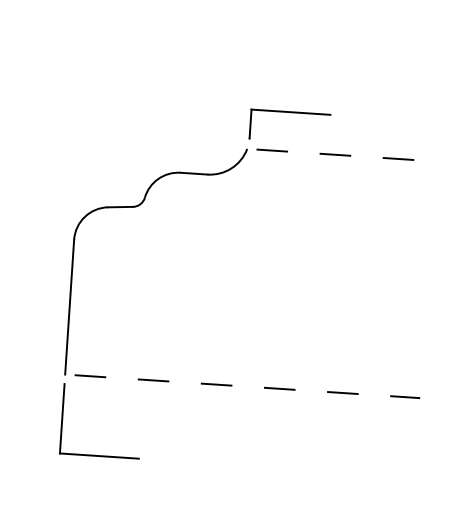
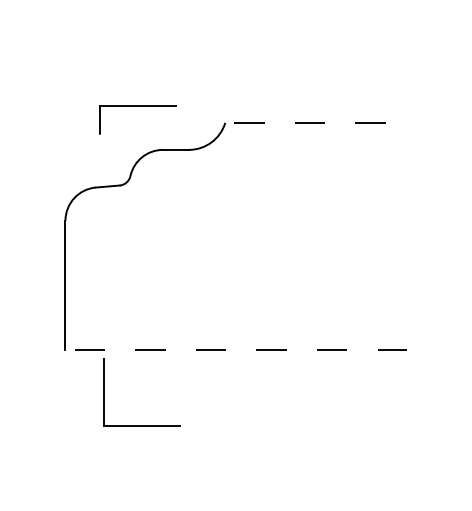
part: (290, 112) -> (137, 106), moved
part: (98, 455) -> (141, 425), moved

